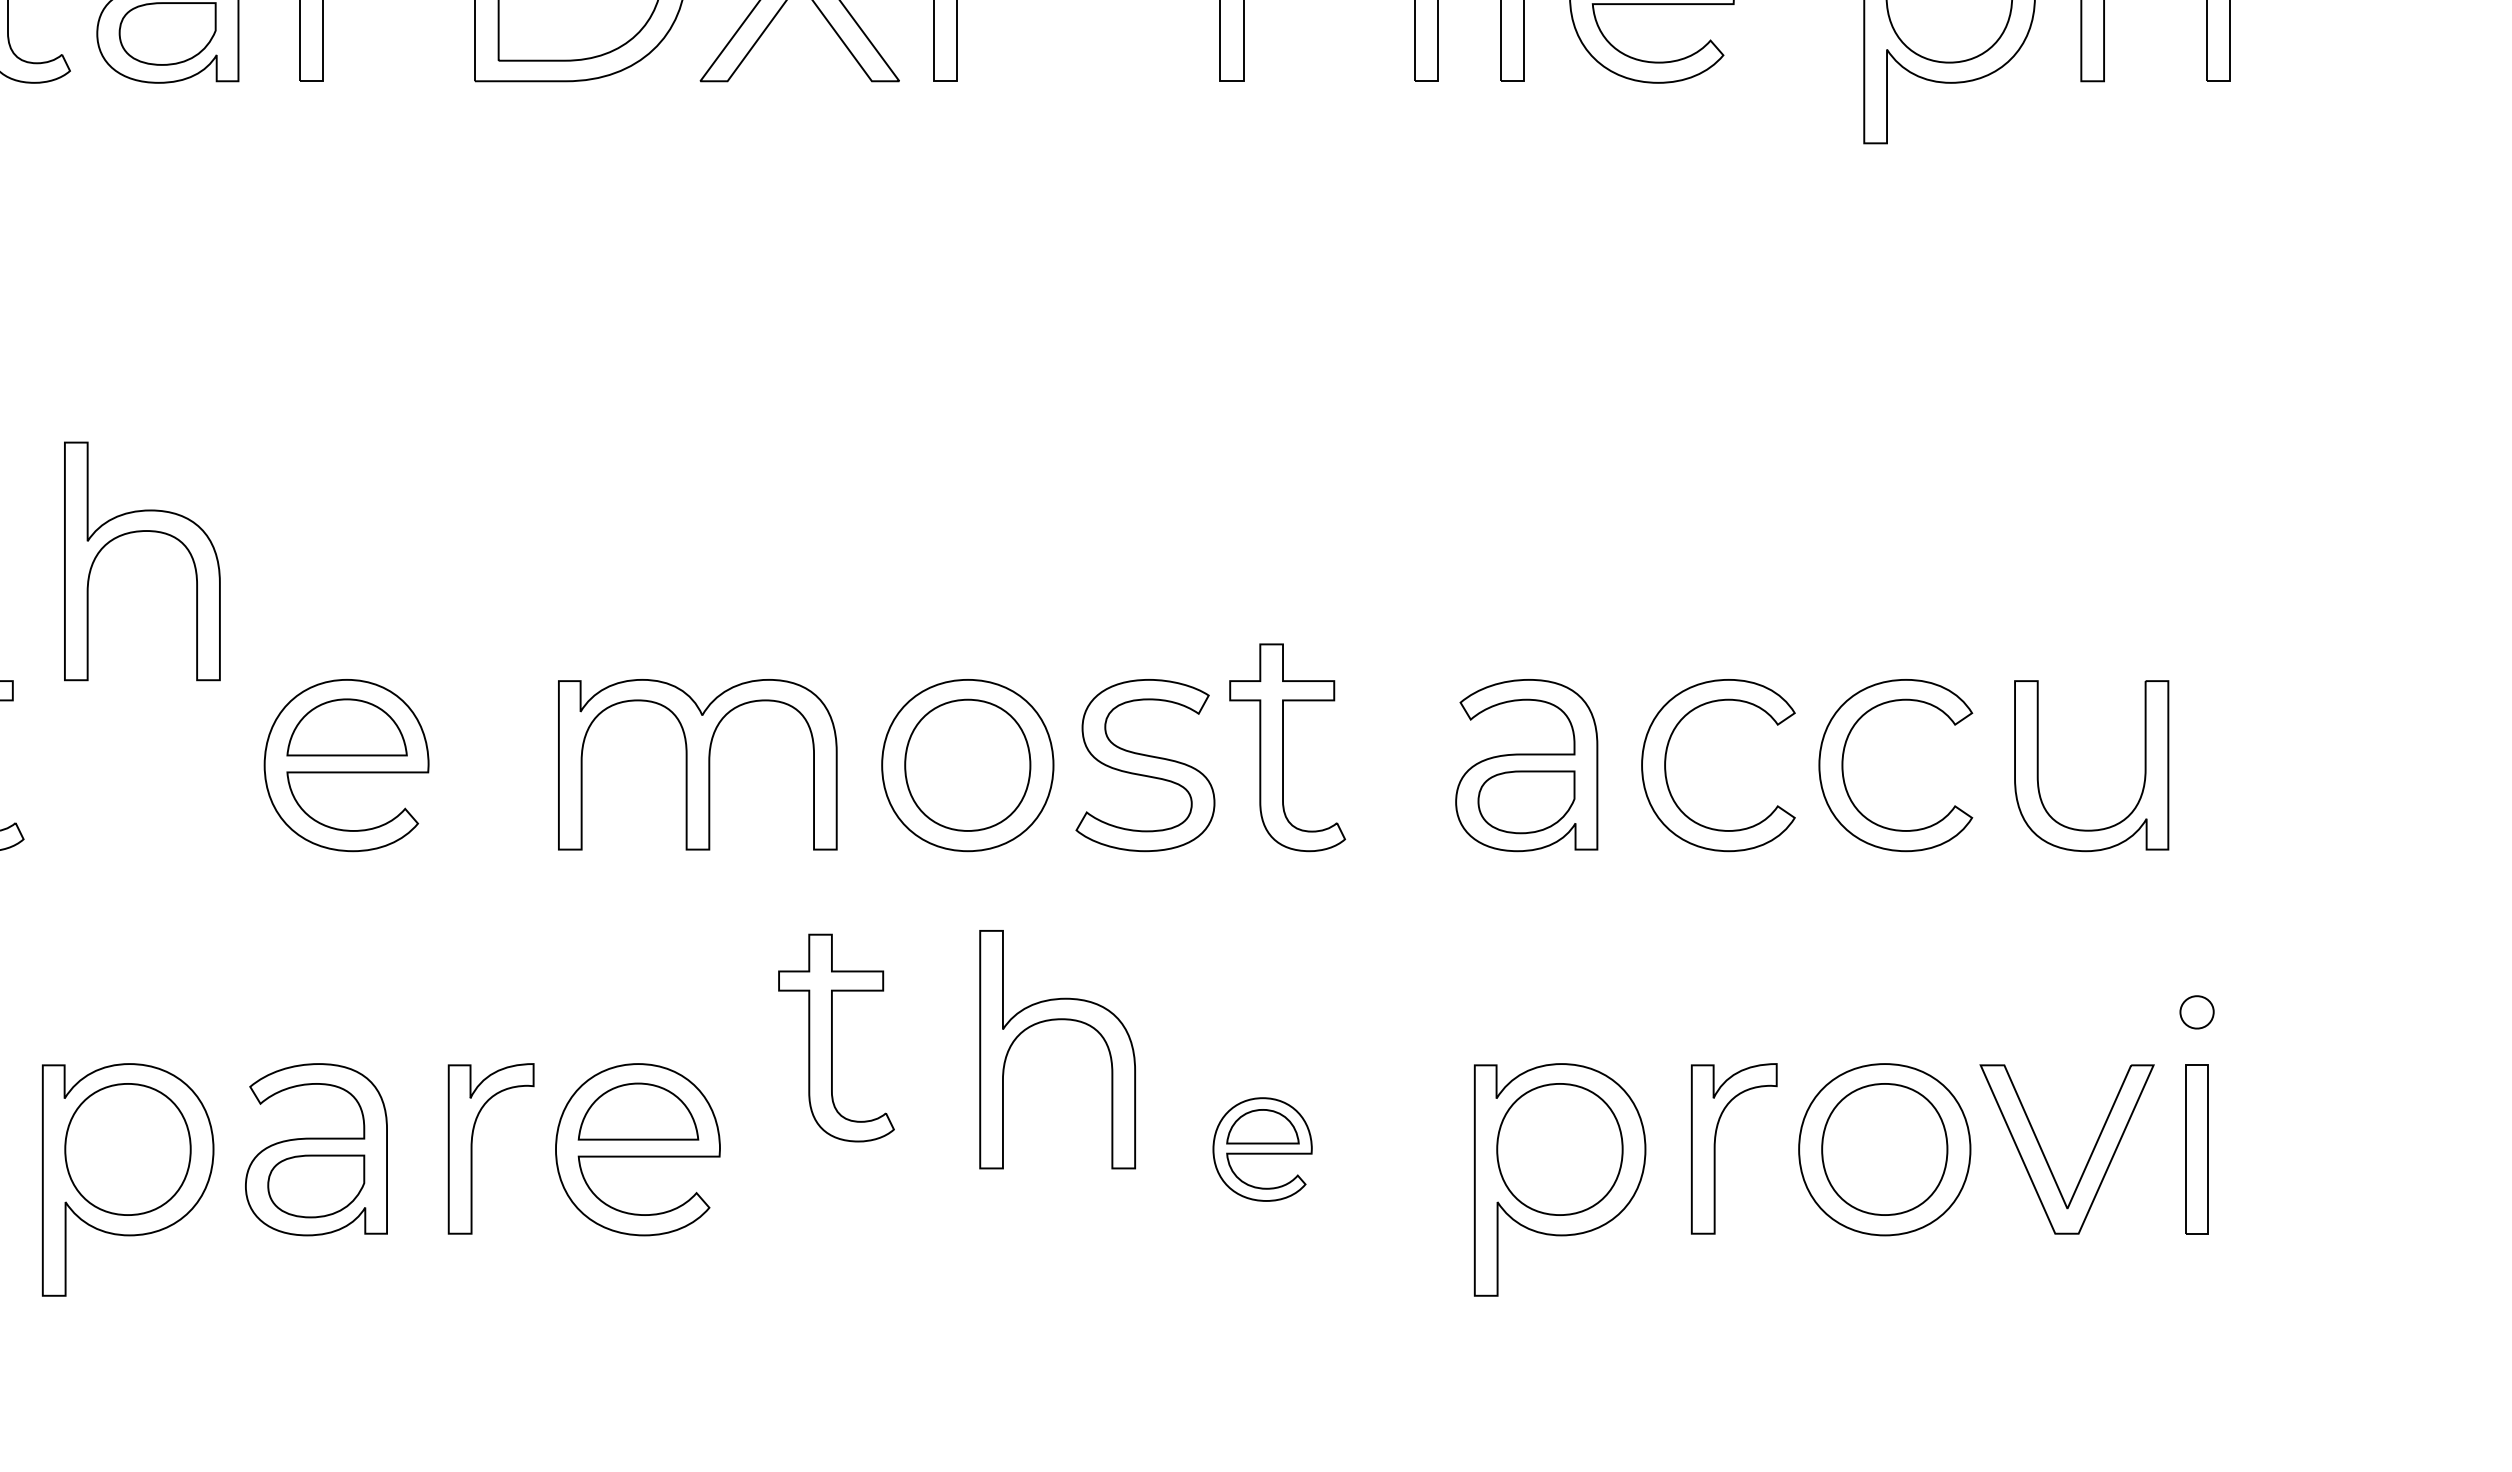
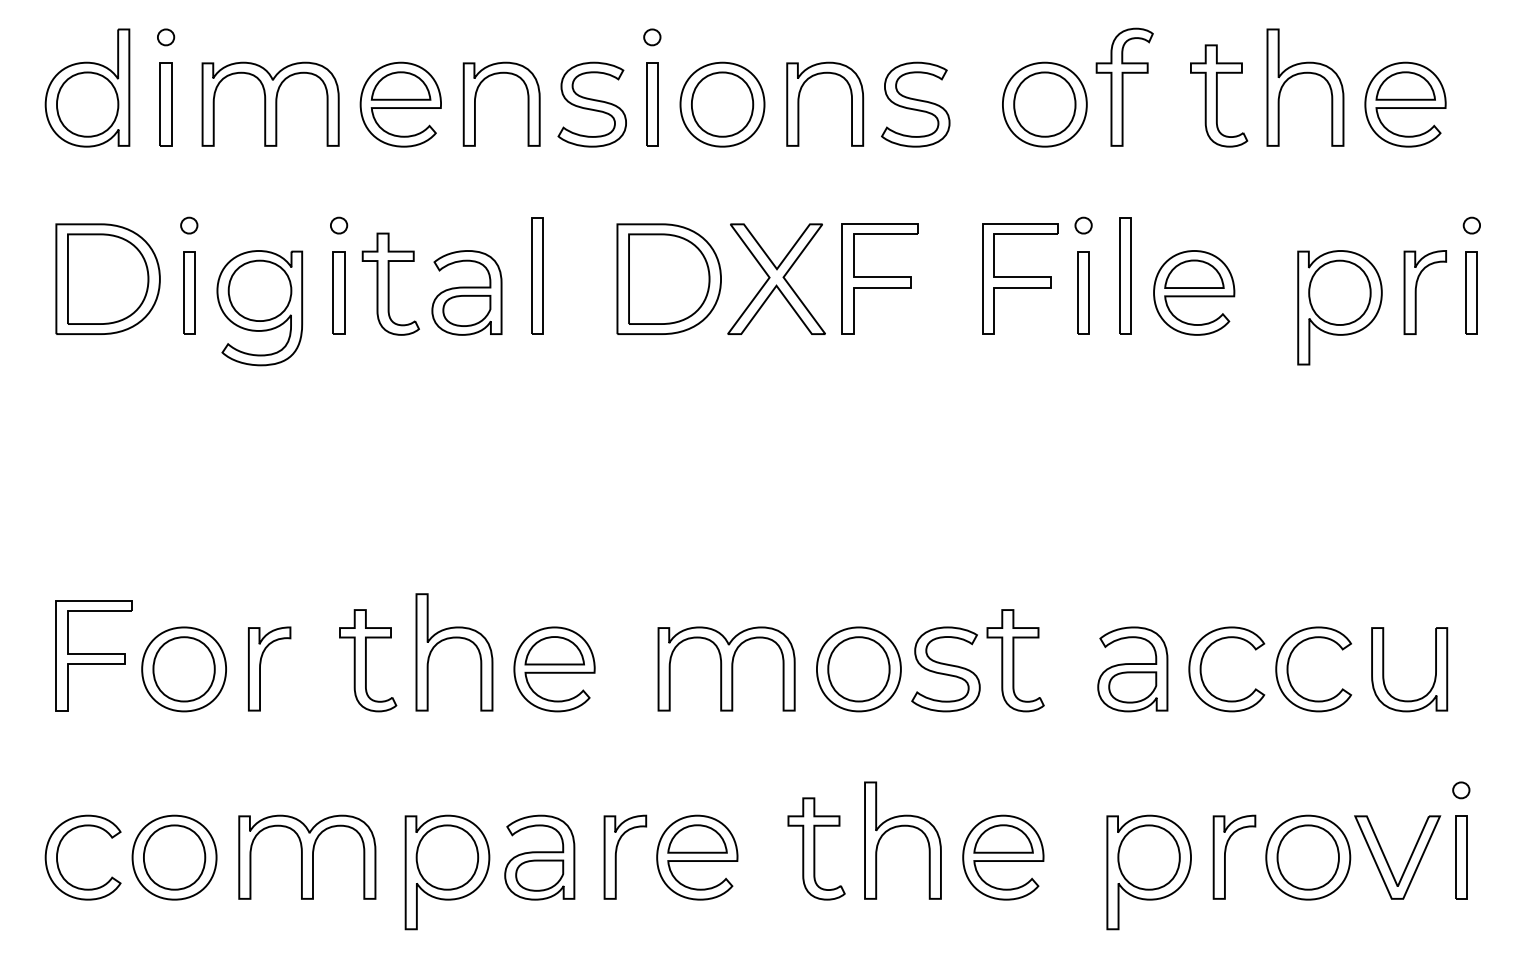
part: (132, 535) -> (449, 639), moved
part: (1050, 1022) -> (899, 827), moved
part: (836, 1037) -> (816, 848), moved
part: (1262, 1149) -> (1003, 857), size x1.67

